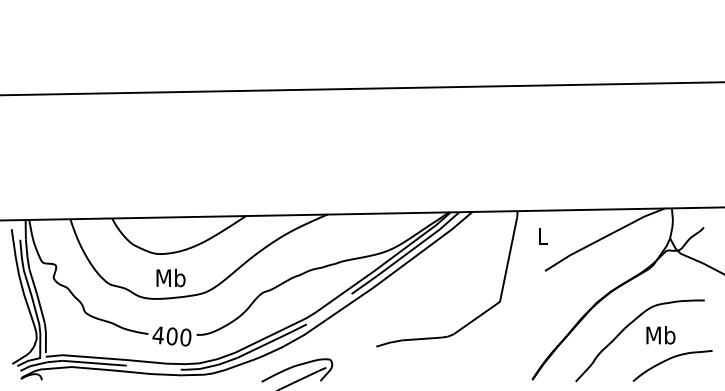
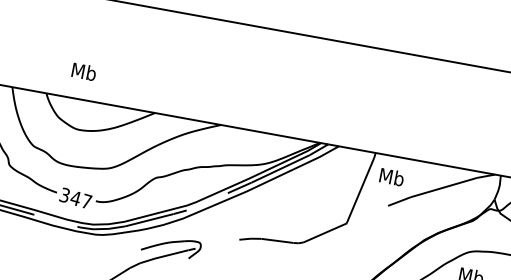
text: (542, 235) -> (391, 176), L -> Mb
text: (170, 277) -> (83, 71), moved
text: (171, 336) -> (75, 198), 400 -> 347

